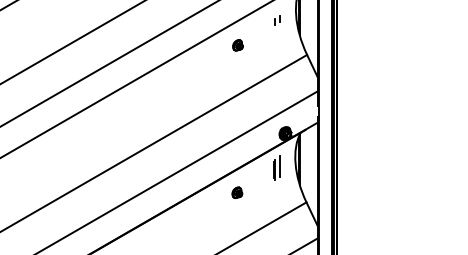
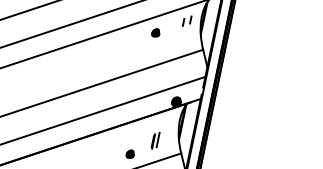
part: (277, 20) -> (187, 21), size x1.6
part: (276, 167) -> (155, 140), moved
part: (237, 192) -> (130, 153), moved

